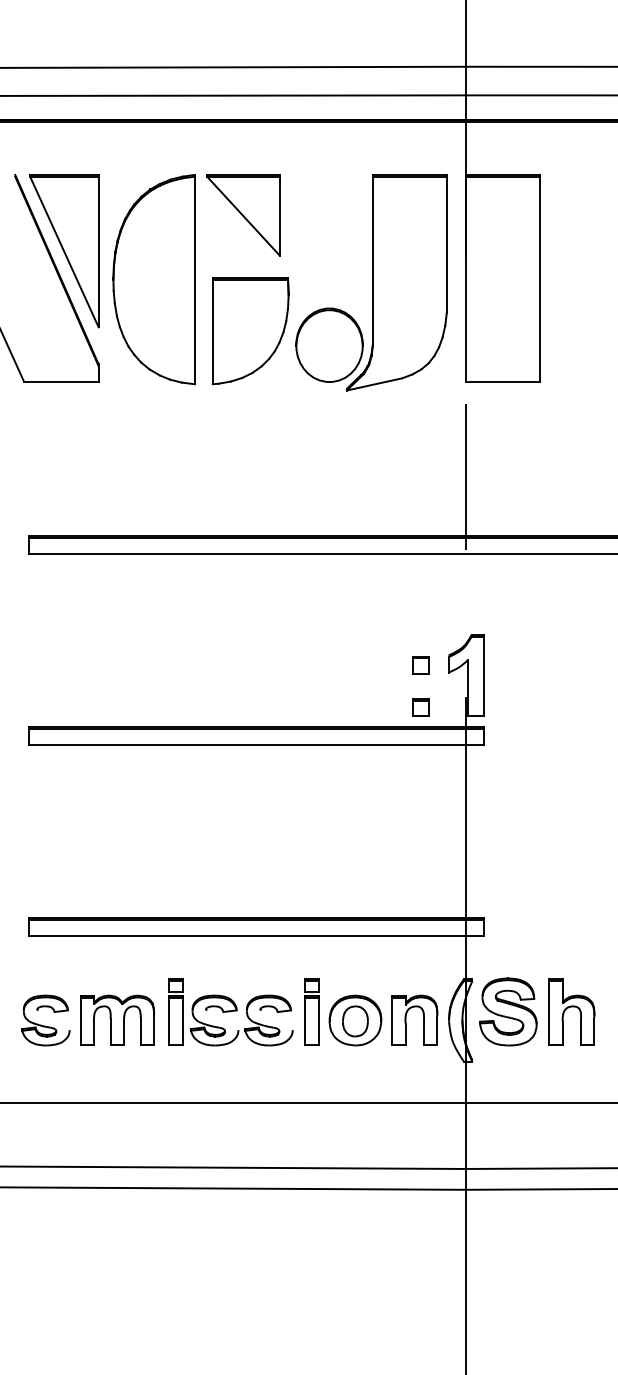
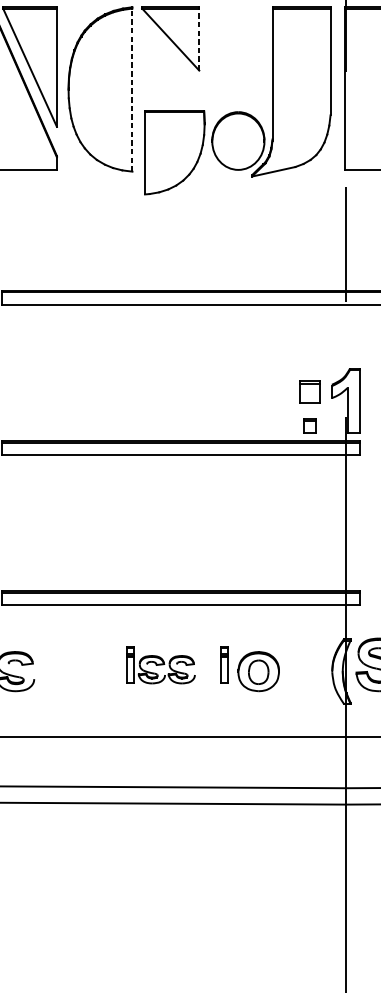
line: (279, 215) -> (199, 39), solid -> dashed
line: (194, 280) -> (132, 90), solid -> dashed
part: (250, 331) -> (174, 153), moved
part: (420, 665) -> (309, 392), size x1.6
part: (311, 1011) -> (224, 664), size x0.7
part: (230, 1012) -> (160, 665), size x0.7
part: (117, 1019) -> (71, 670), removed
part: (406, 1019) -> (298, 670), removed

